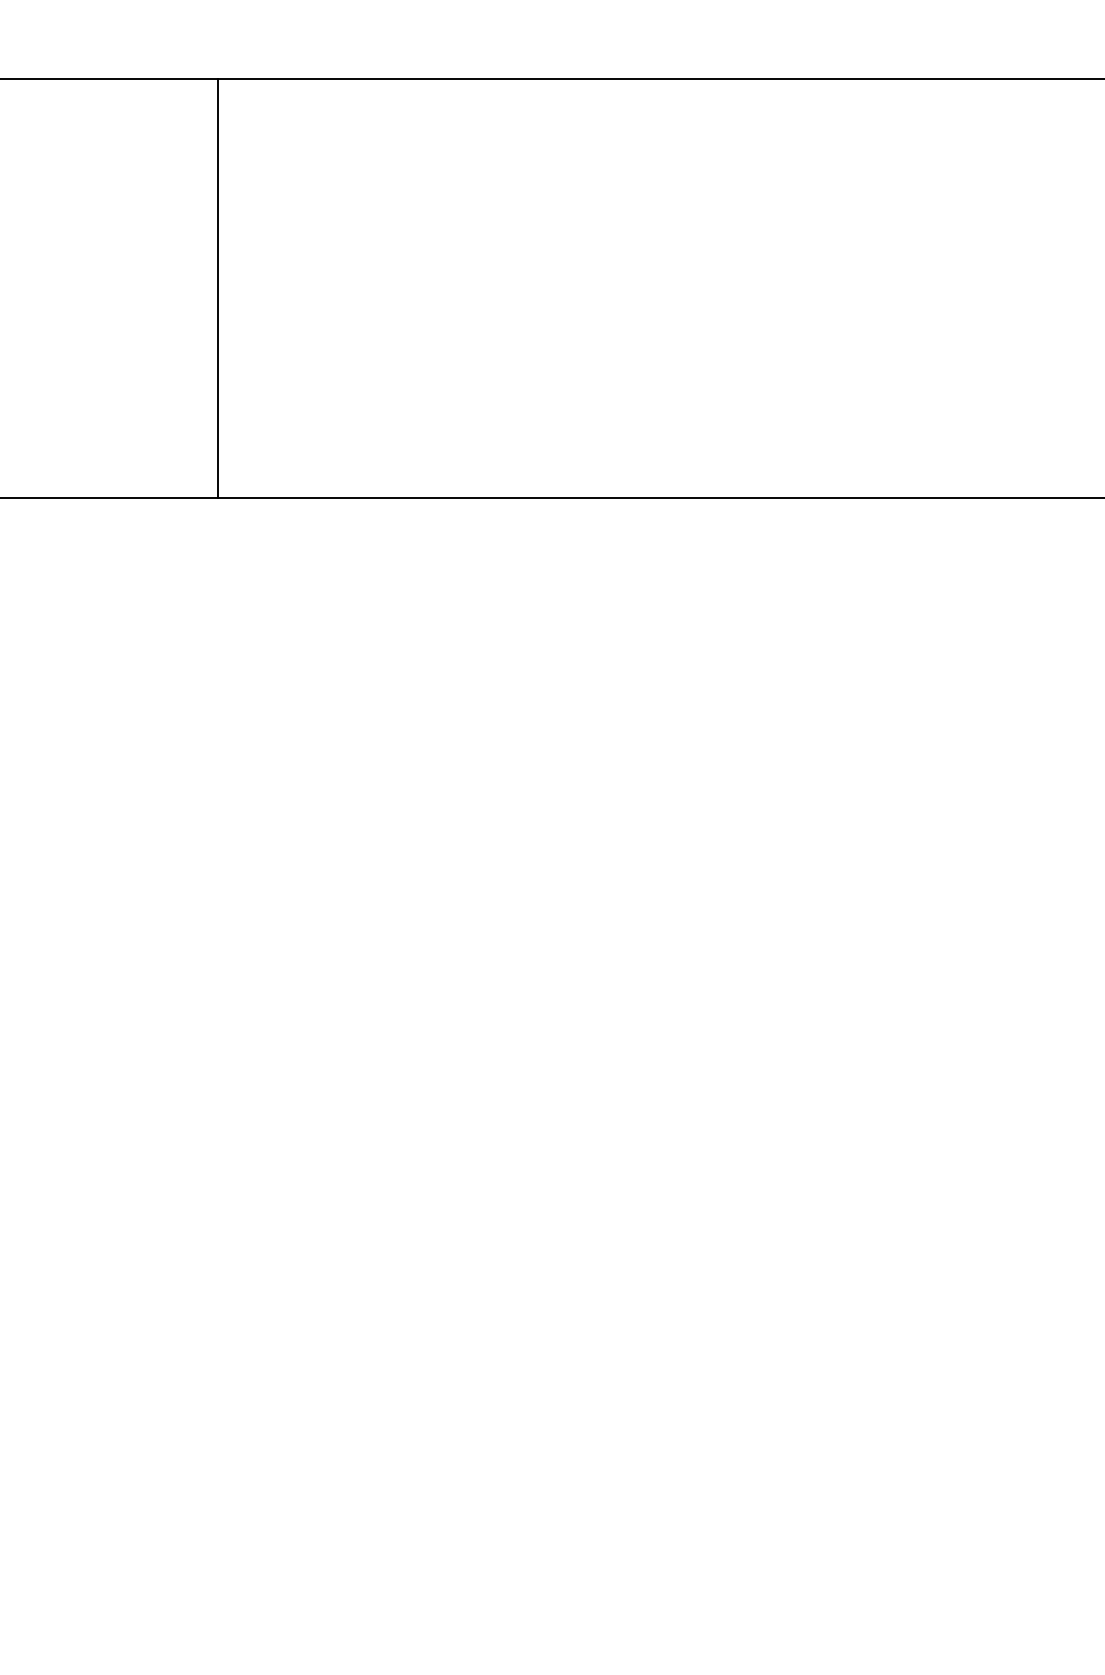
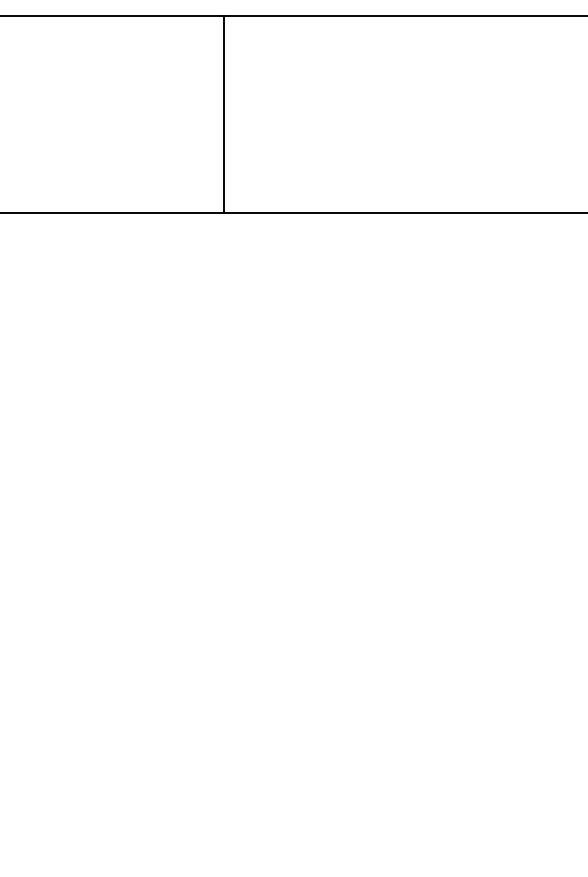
line: (218, 288) -> (223, 114), moved

